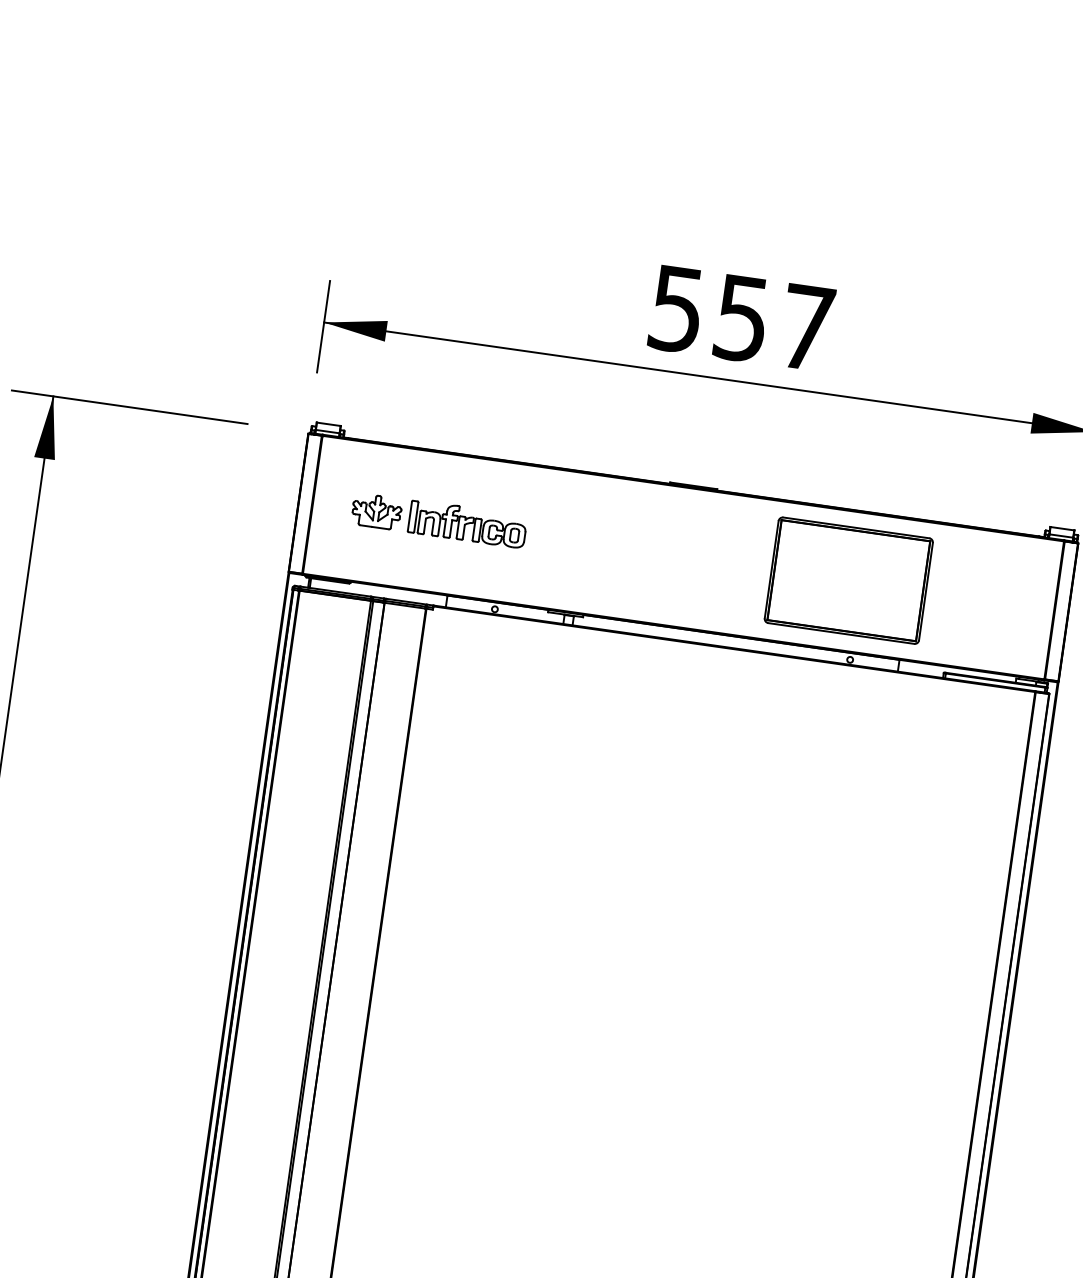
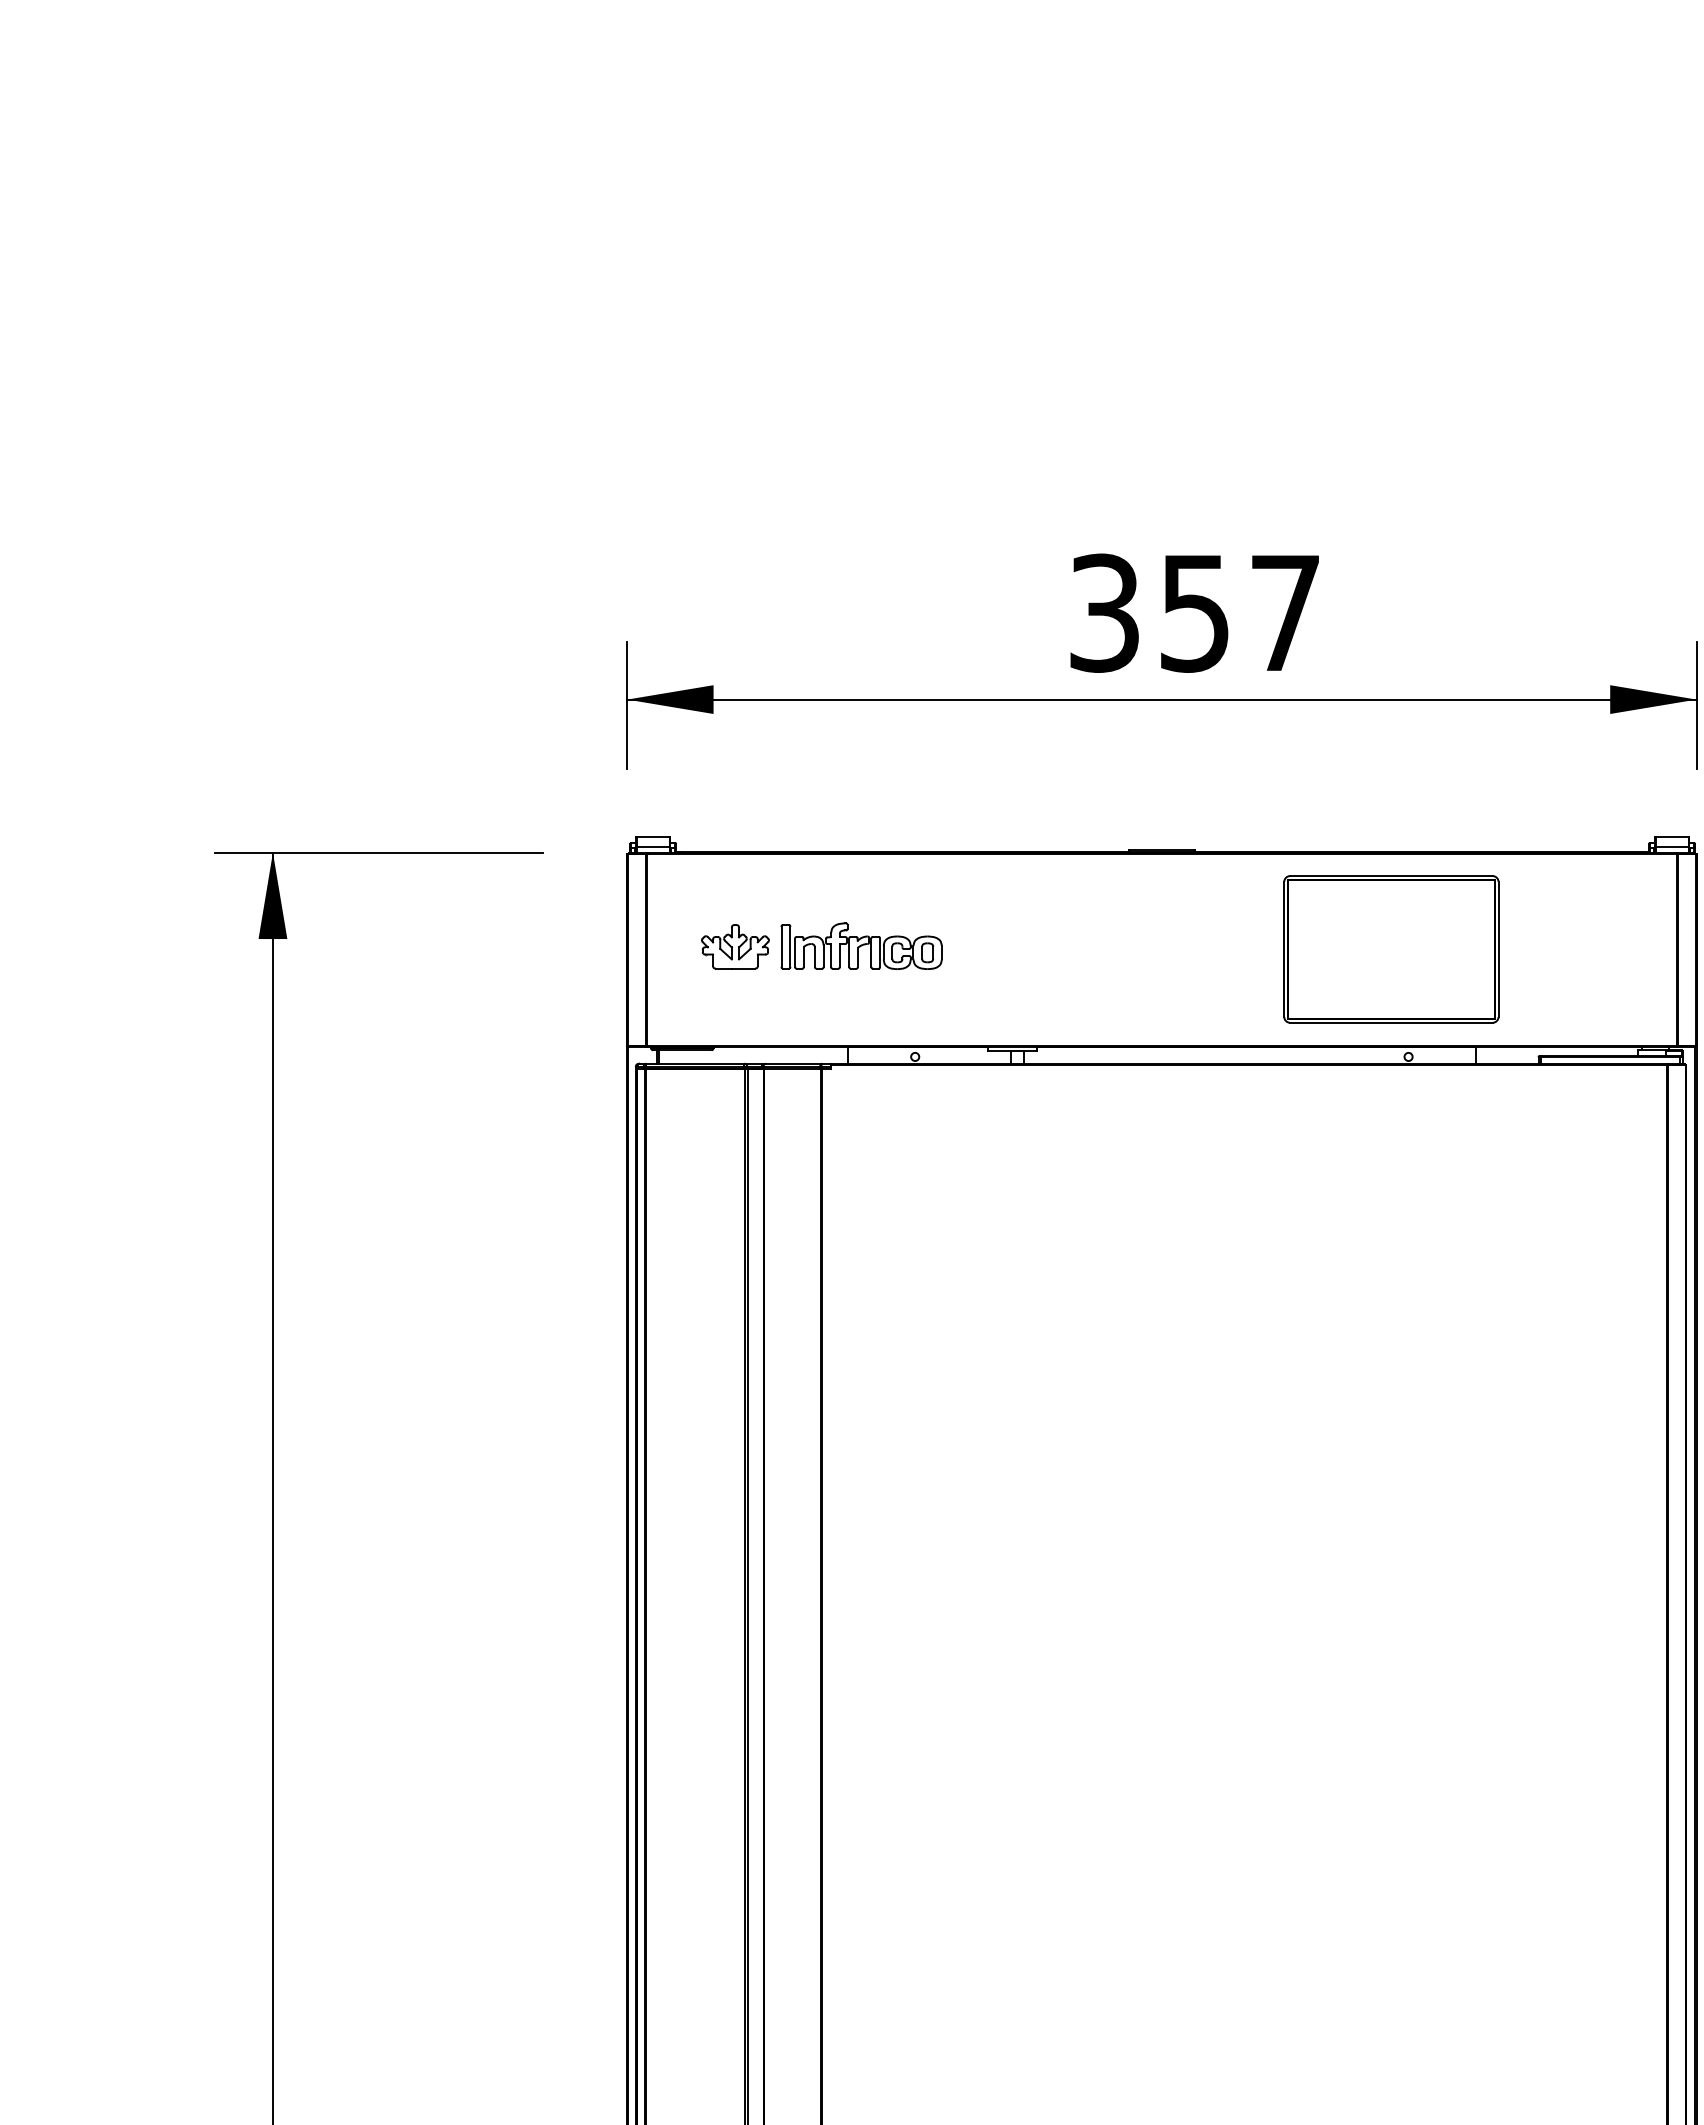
text: (676, 308) -> (1104, 612), 557 -> 357

